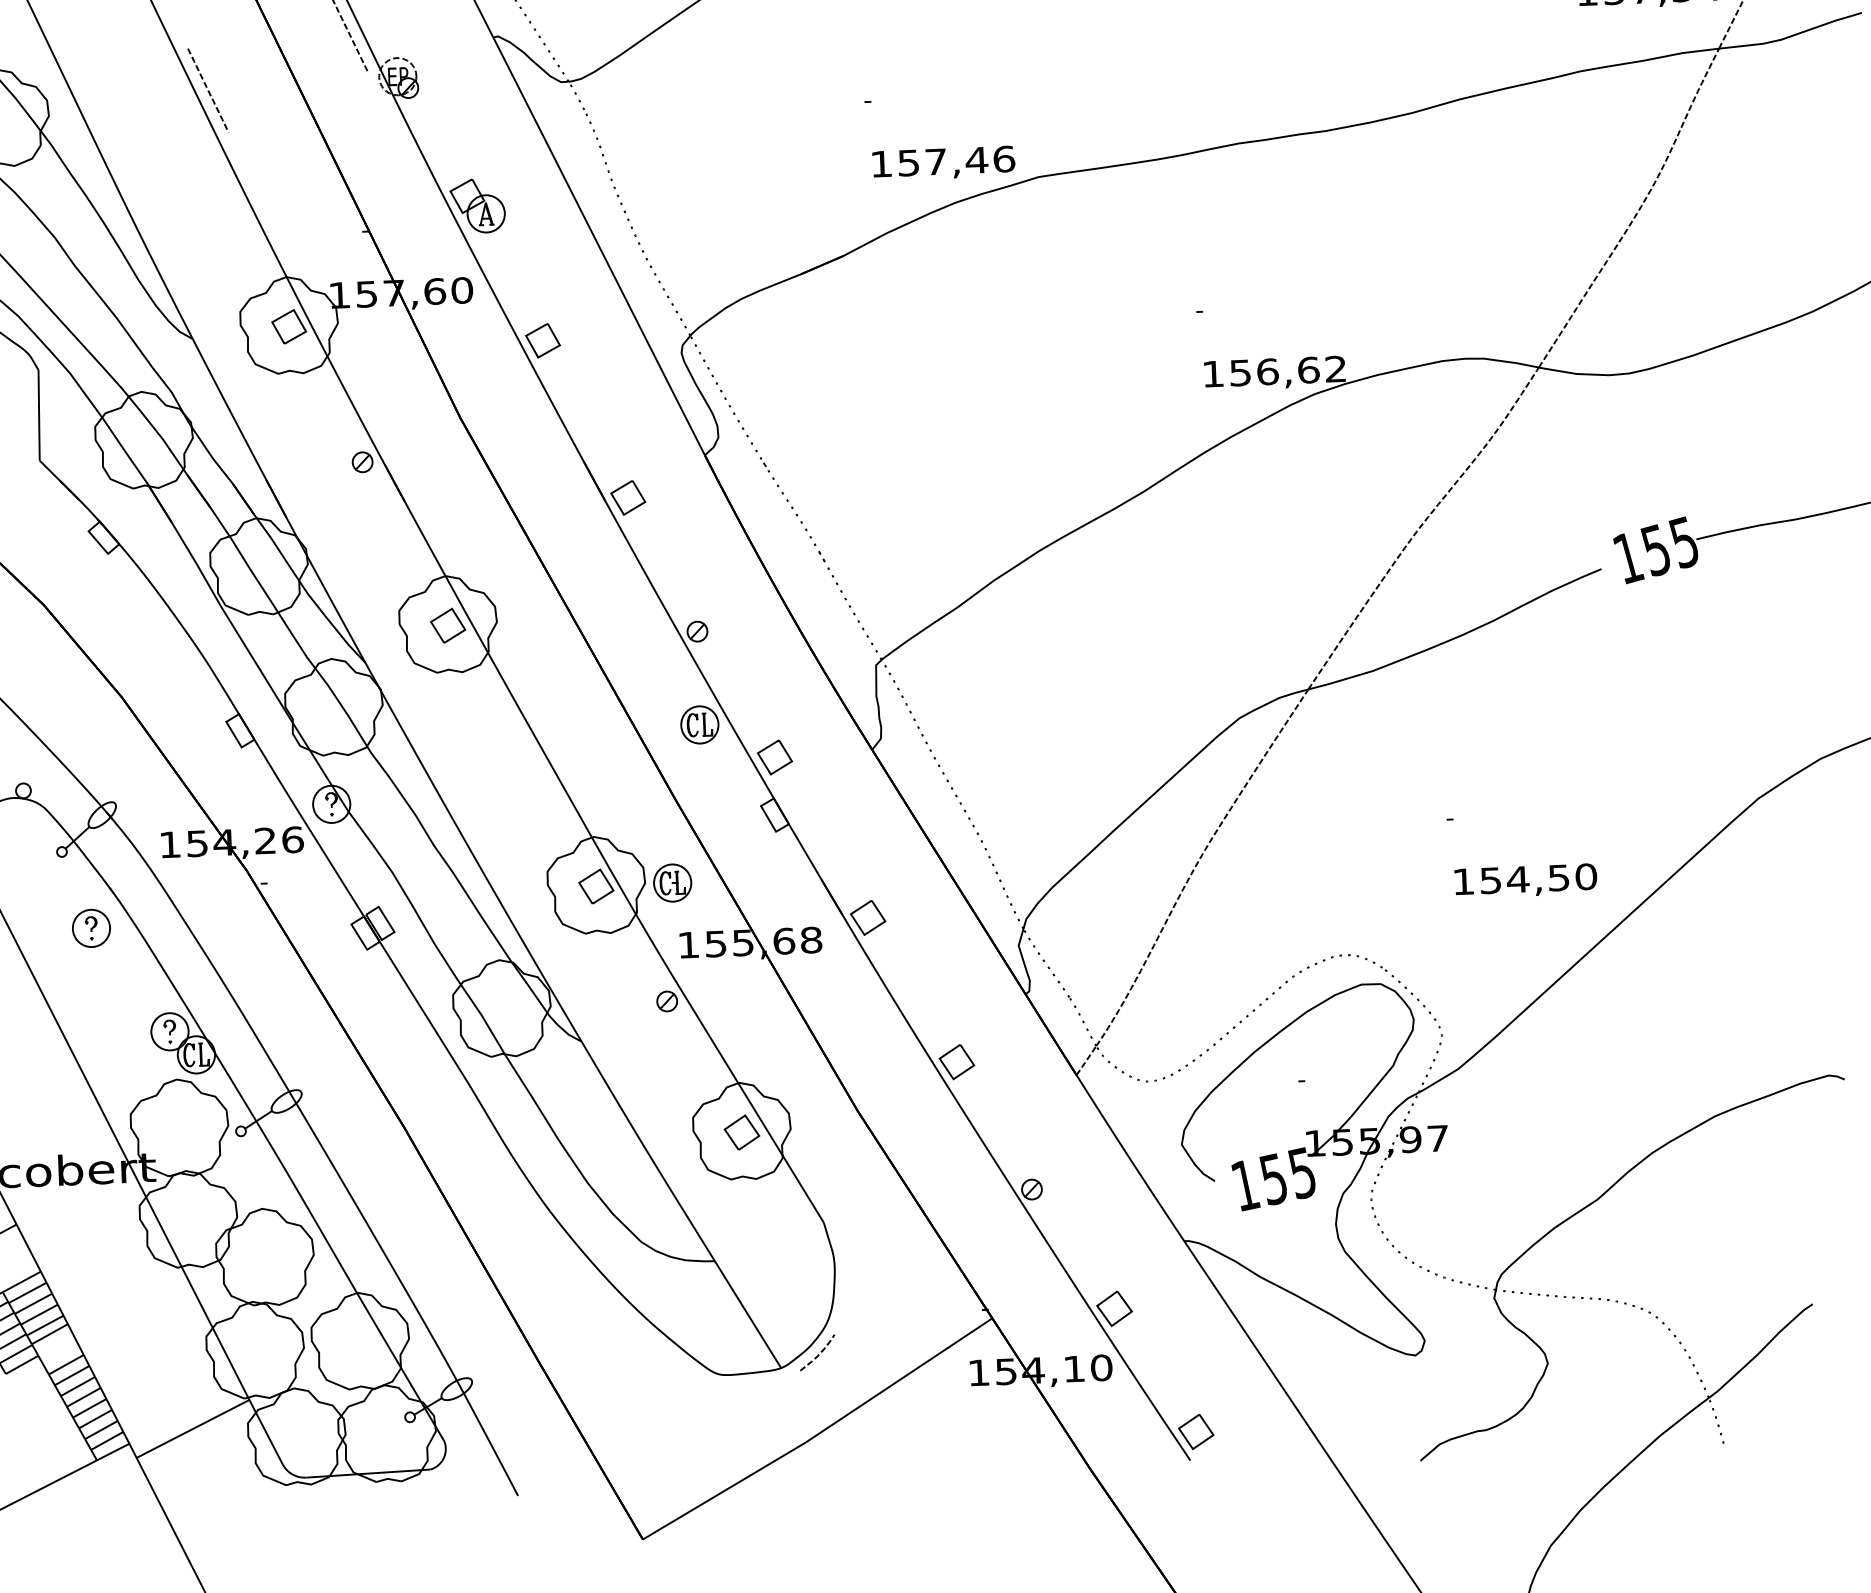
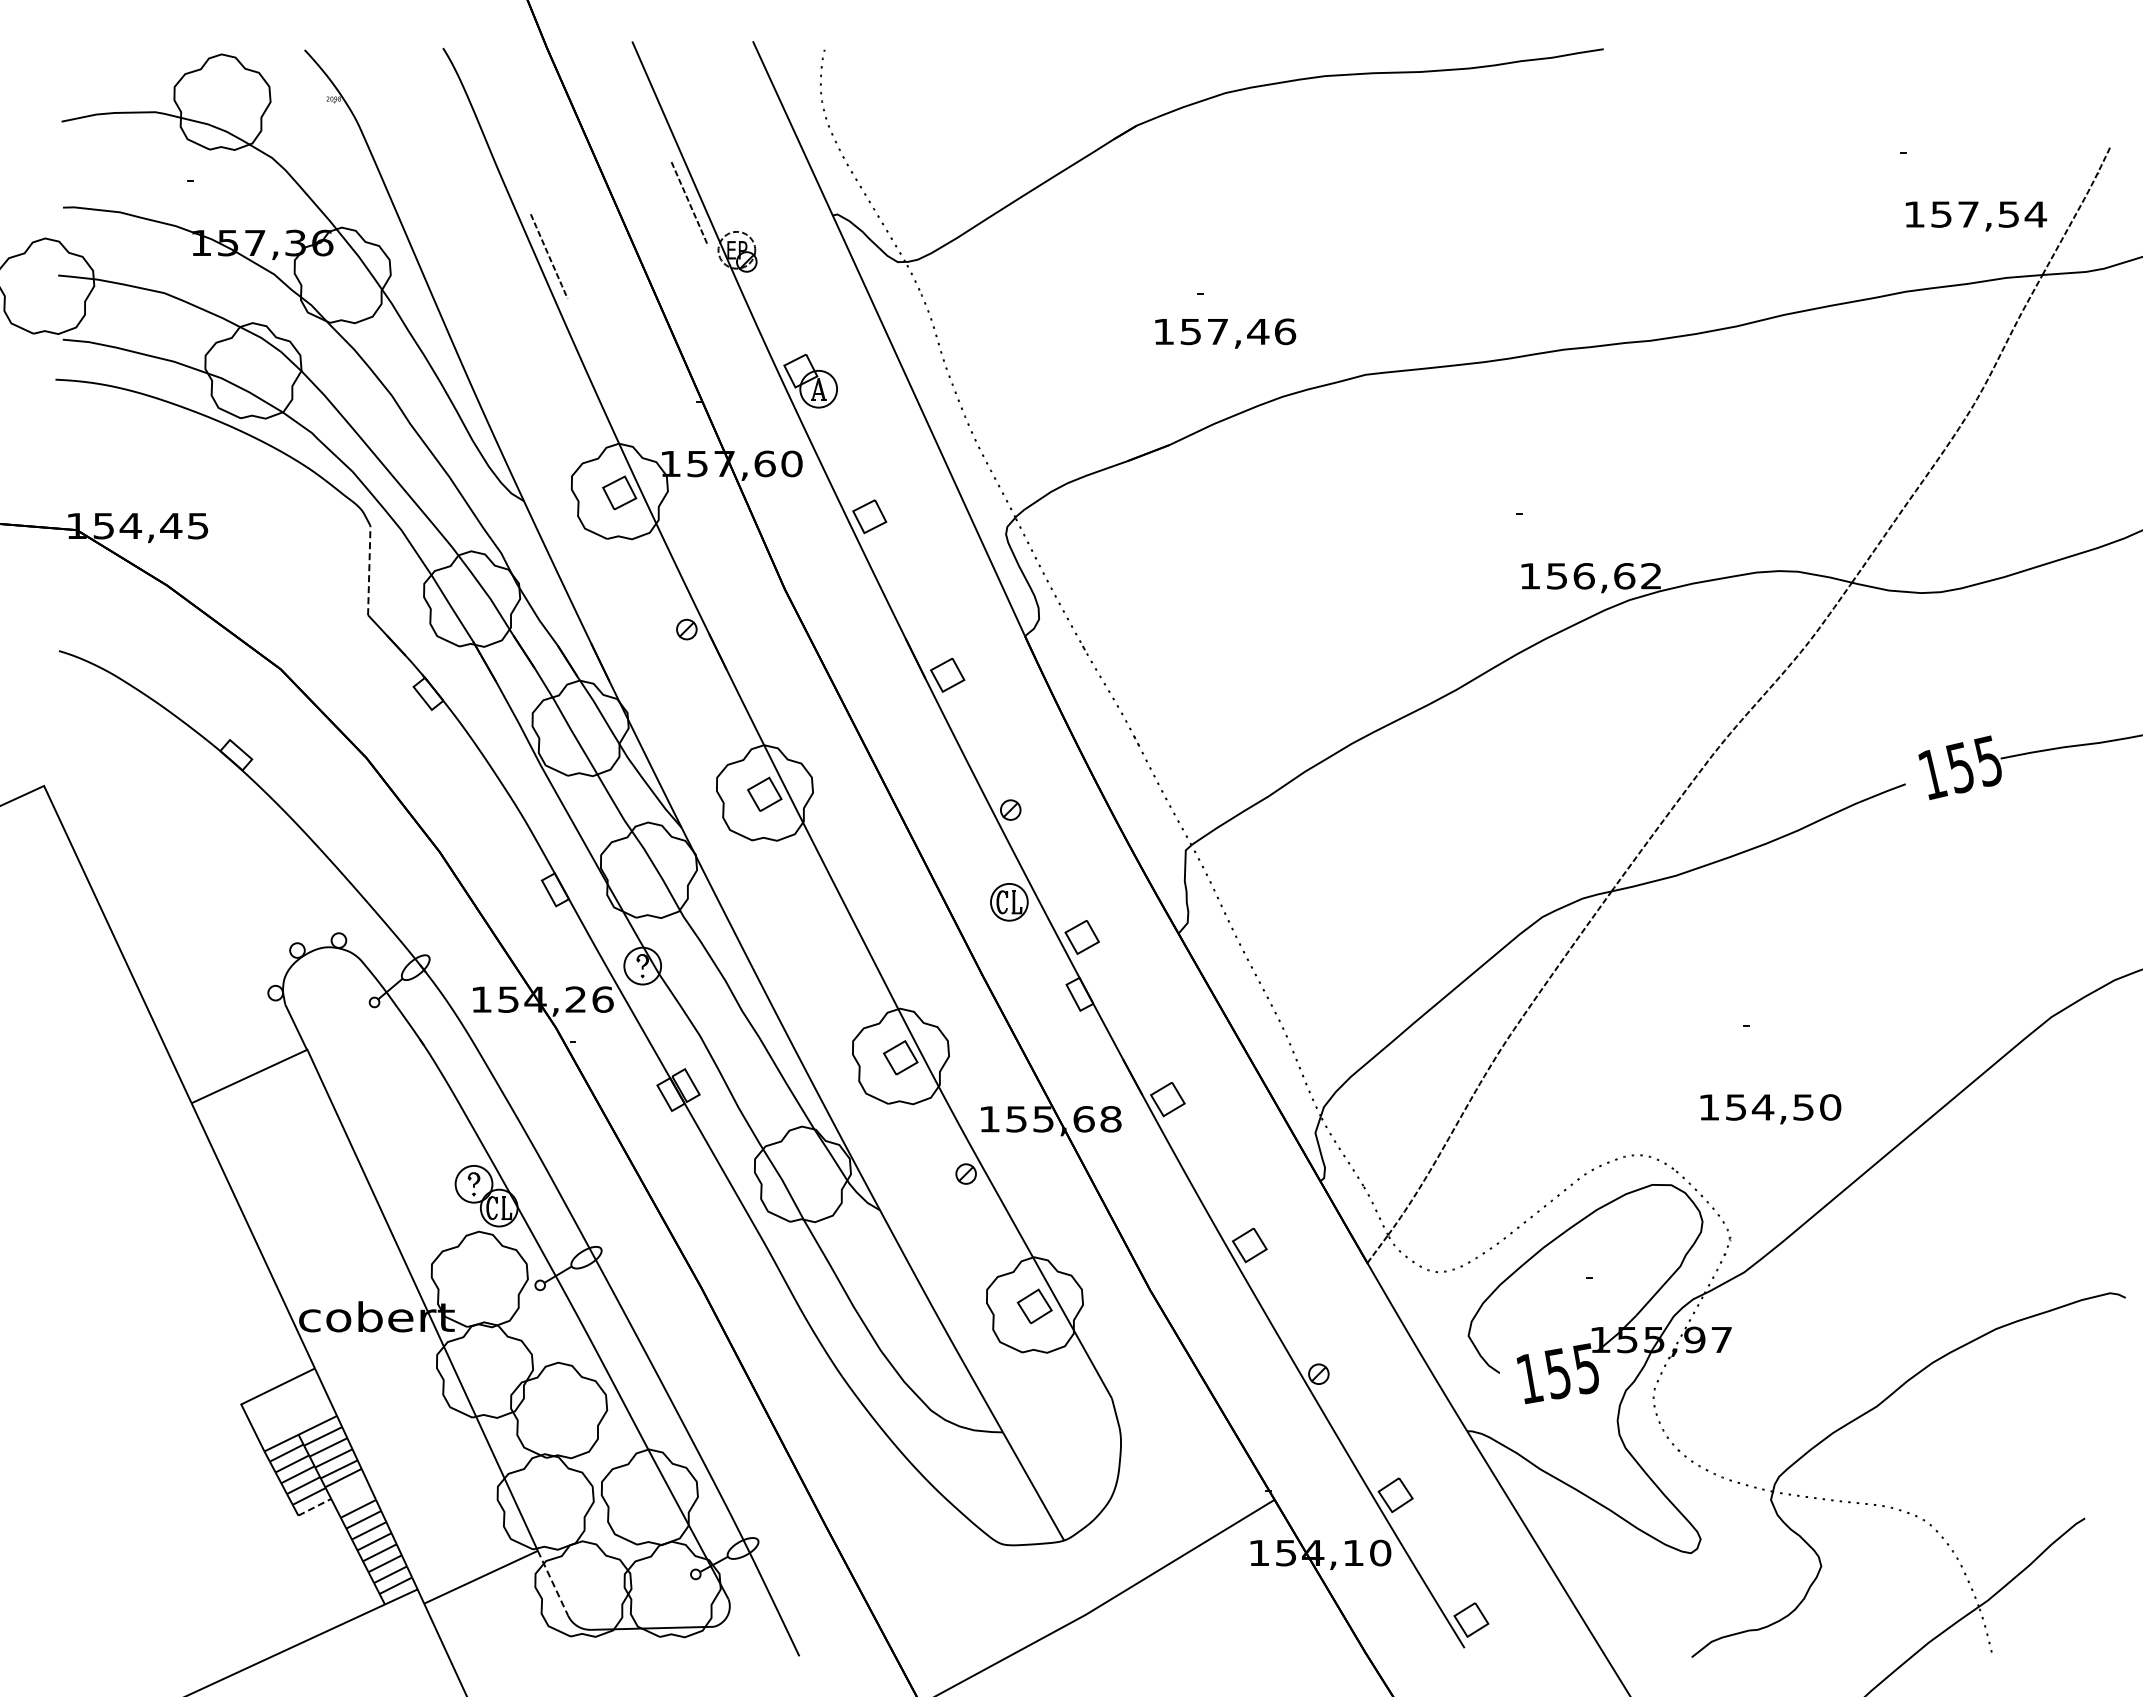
text: (943, 163) -> (1225, 333), moved
line: (39, 415) -> (369, 570), solid -> dashed
text: (1525, 881) -> (1770, 1109), moved
part: (672, 883) -> (976, 1057), removed
part: (91, 927) -> (400, 1078), removed
curve: (818, 1354) -> (1101, 1528), removed
line: (22, 1365) -> (315, 1507), solid -> dashed
line: (266, 1432) -> (553, 1583), solid -> dashed

